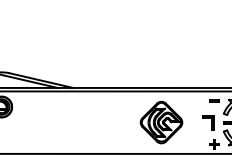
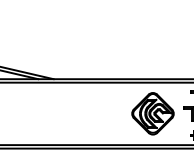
part: (161, 122) -> (152, 113), moved

